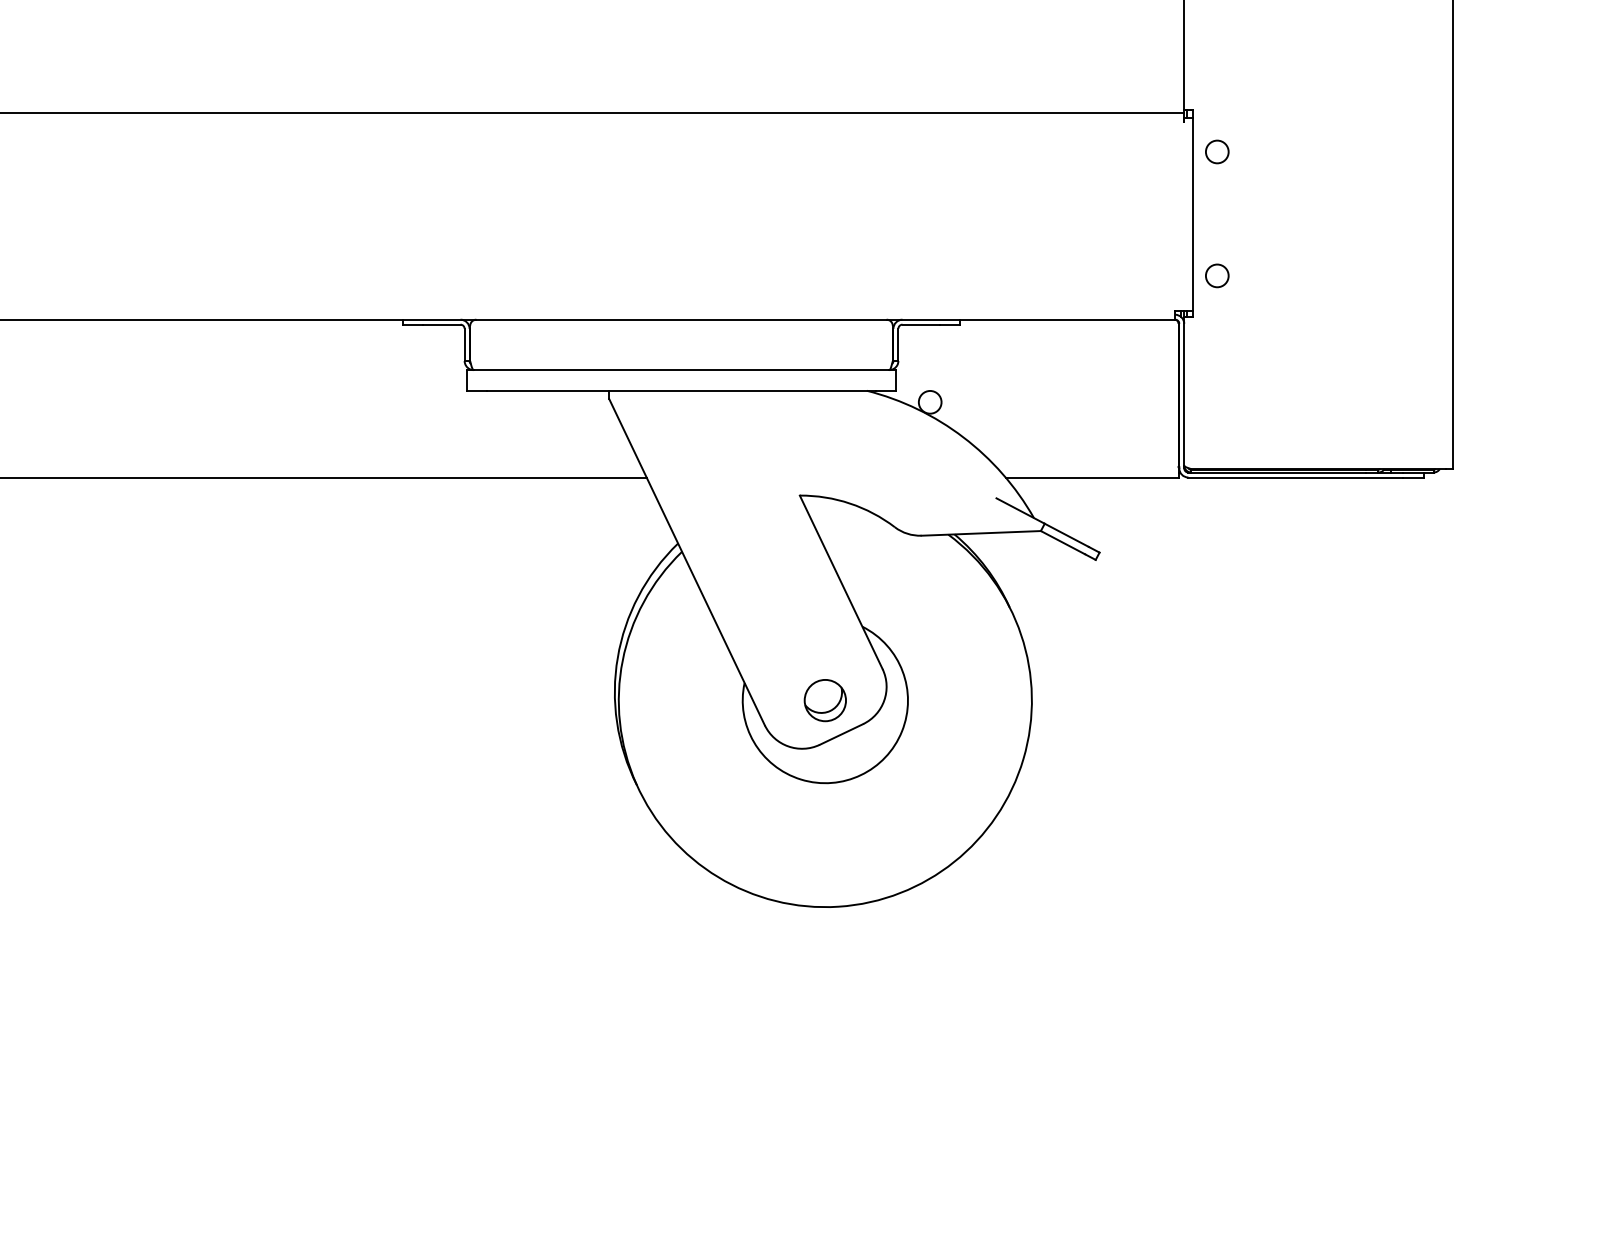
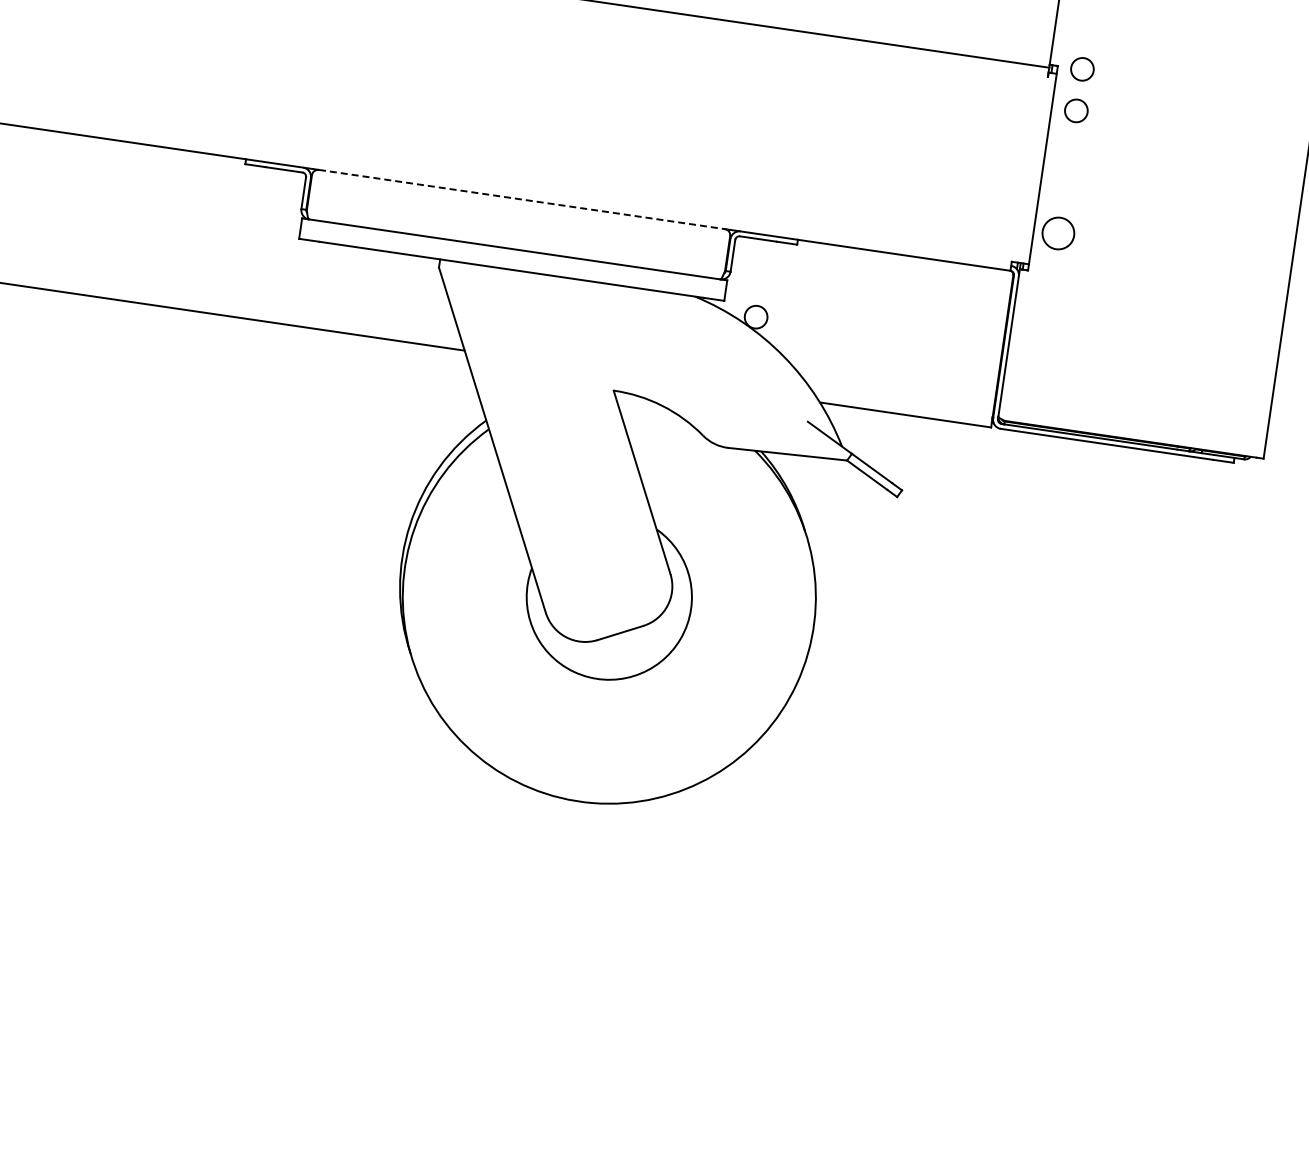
circle: (1217, 109) -> (1082, 68), added
circle: (1217, 275) -> (1058, 233), size x1.4
line: (682, 319) -> (522, 199), solid -> dashed
part: (824, 700) -> (608, 596), removed

